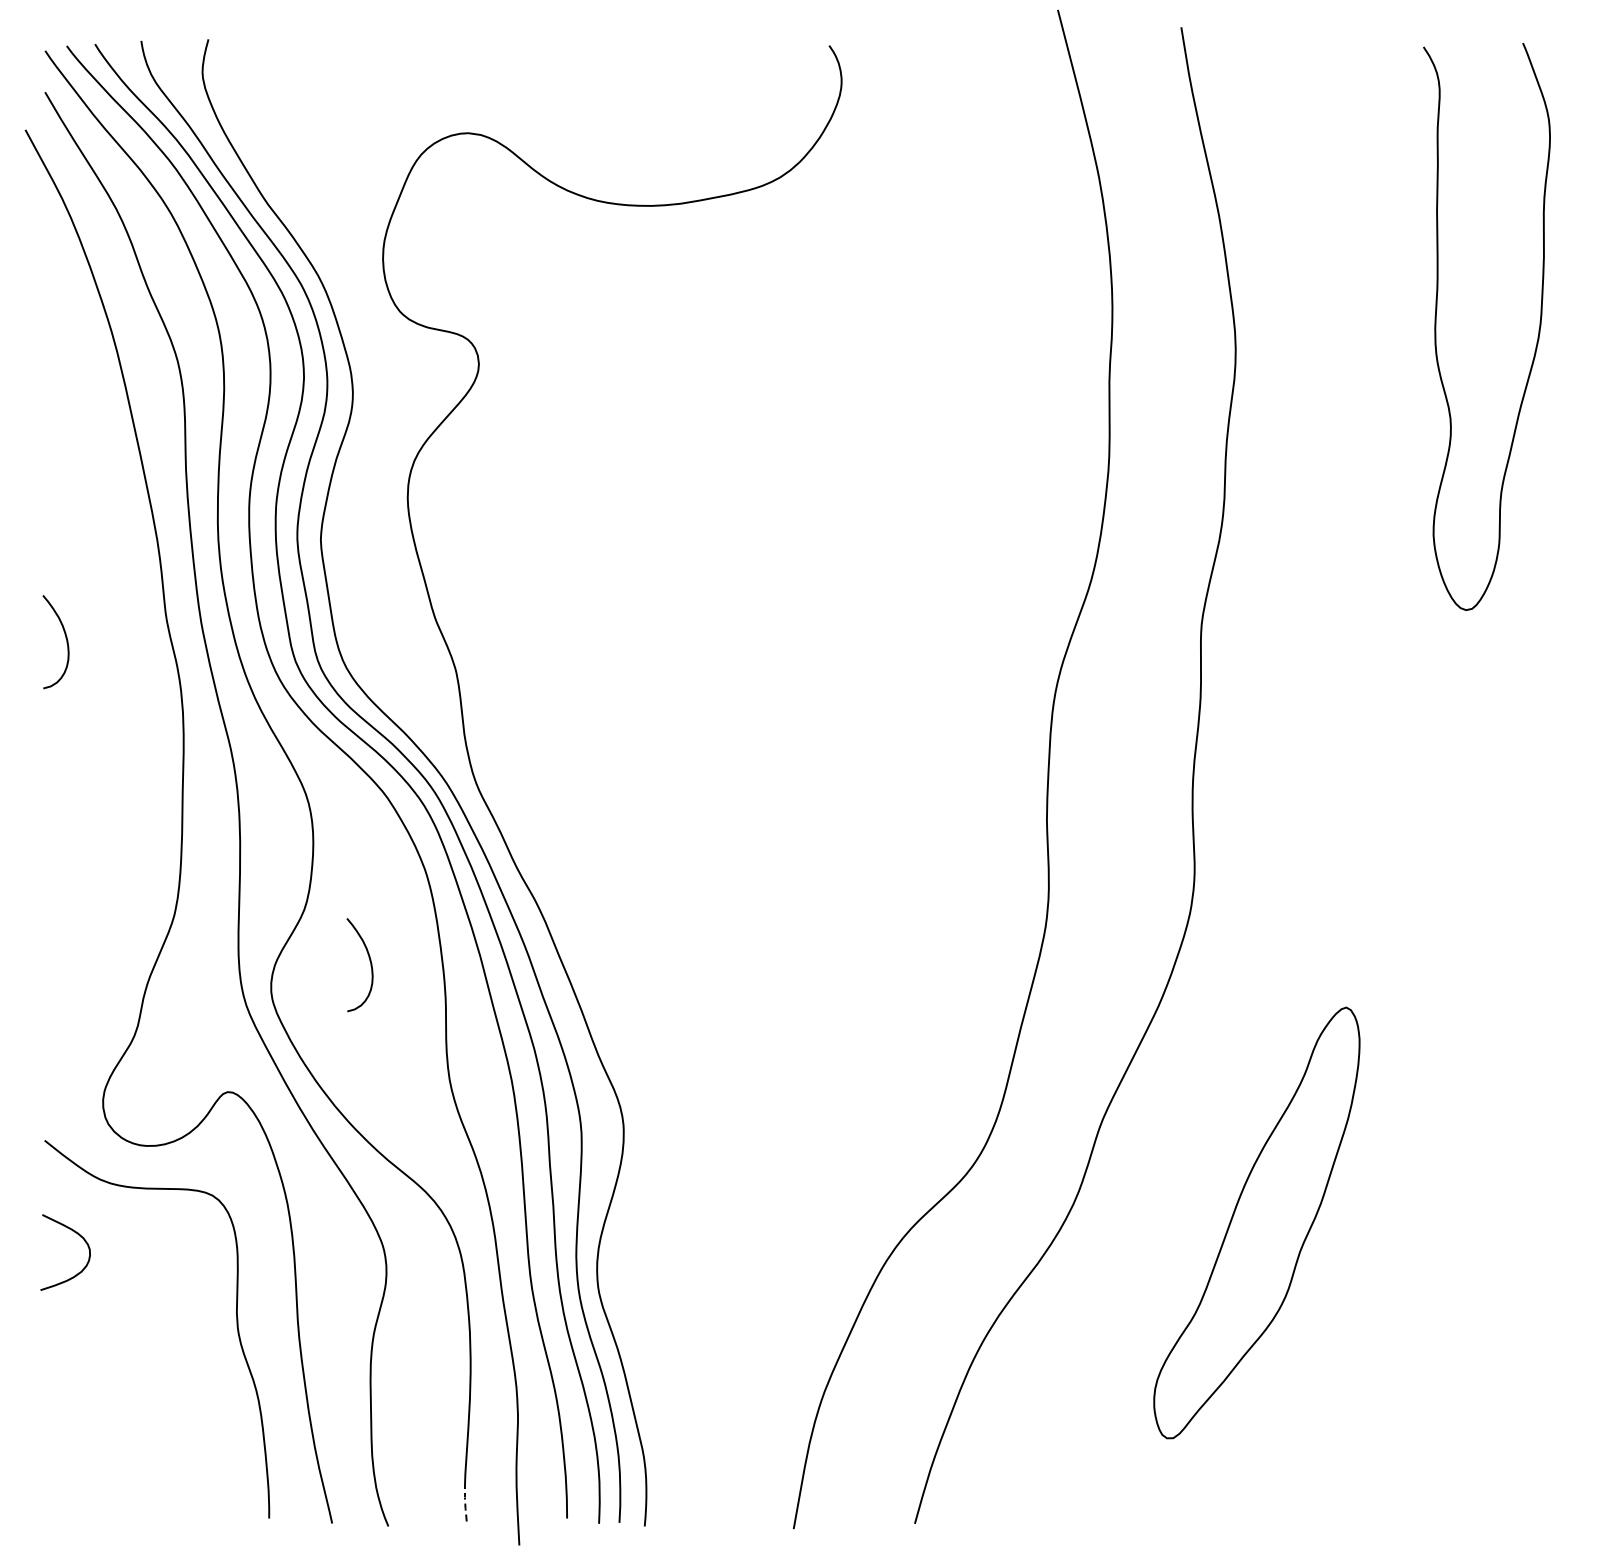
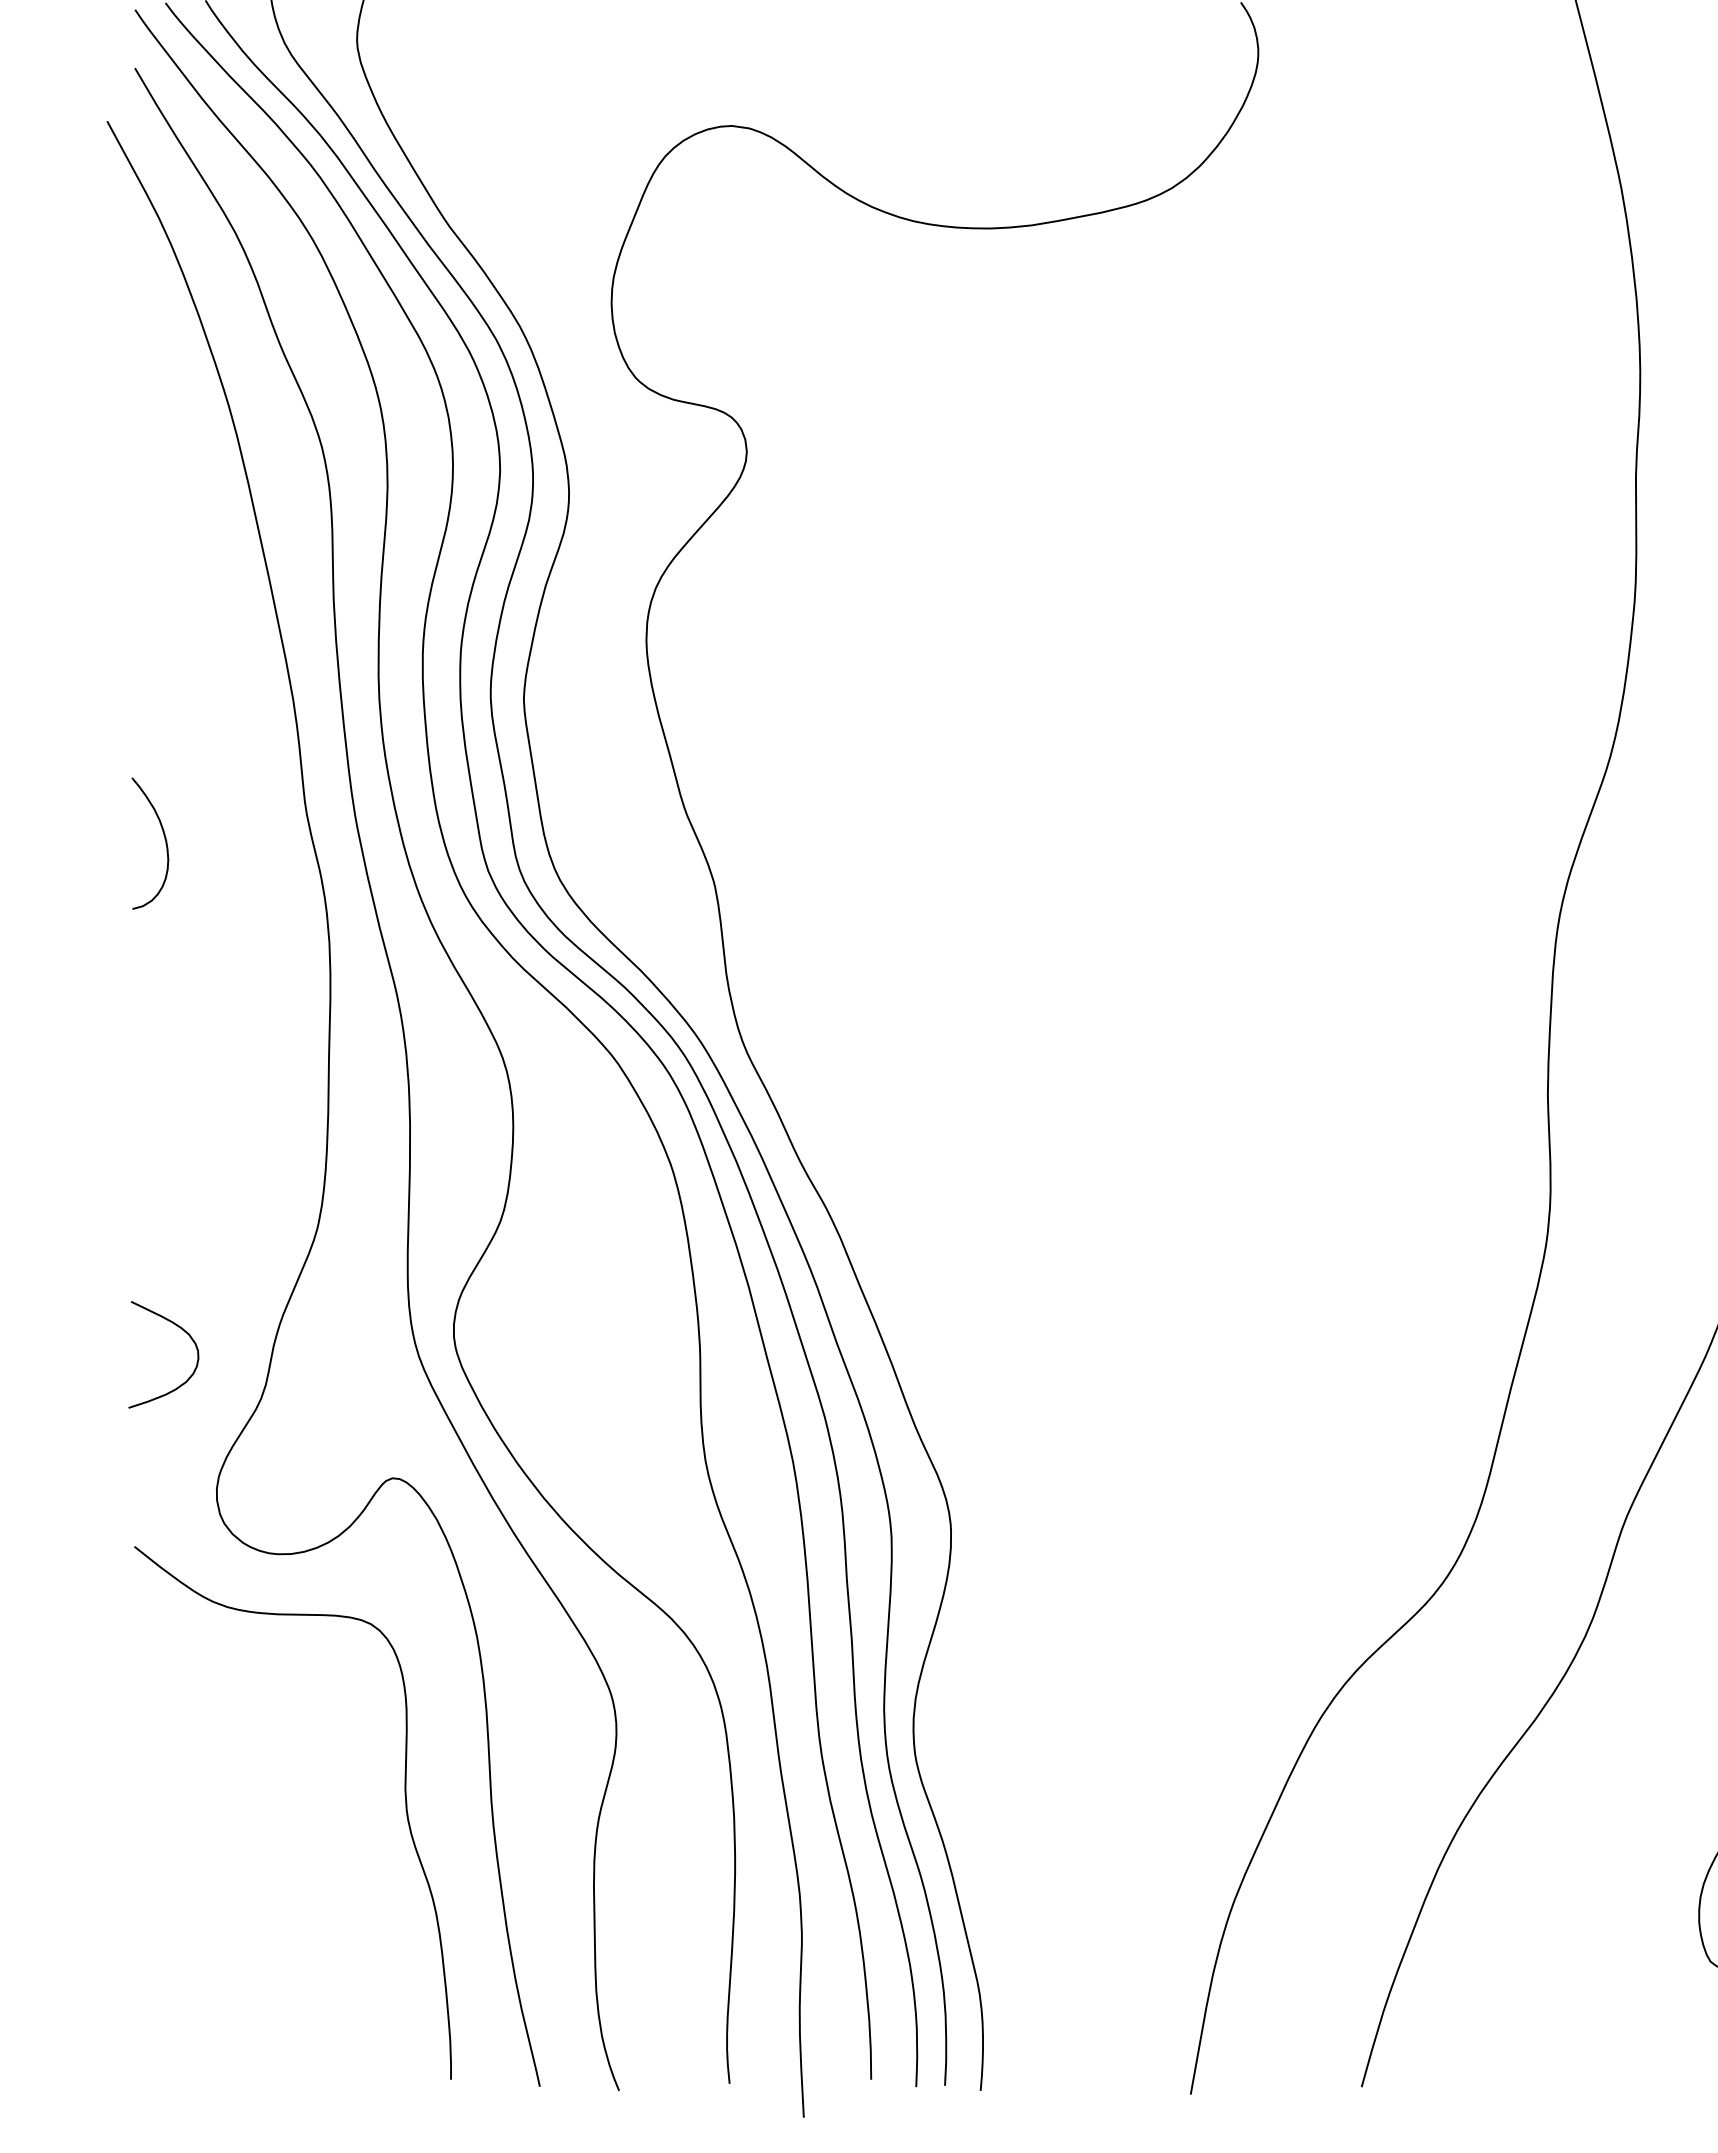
curve: (369, 961) -> (592, 1294), removed
curve: (79, 1236) -> (183, 1332), moved
line: (465, 1503) -> (727, 2058), dashed -> solid

